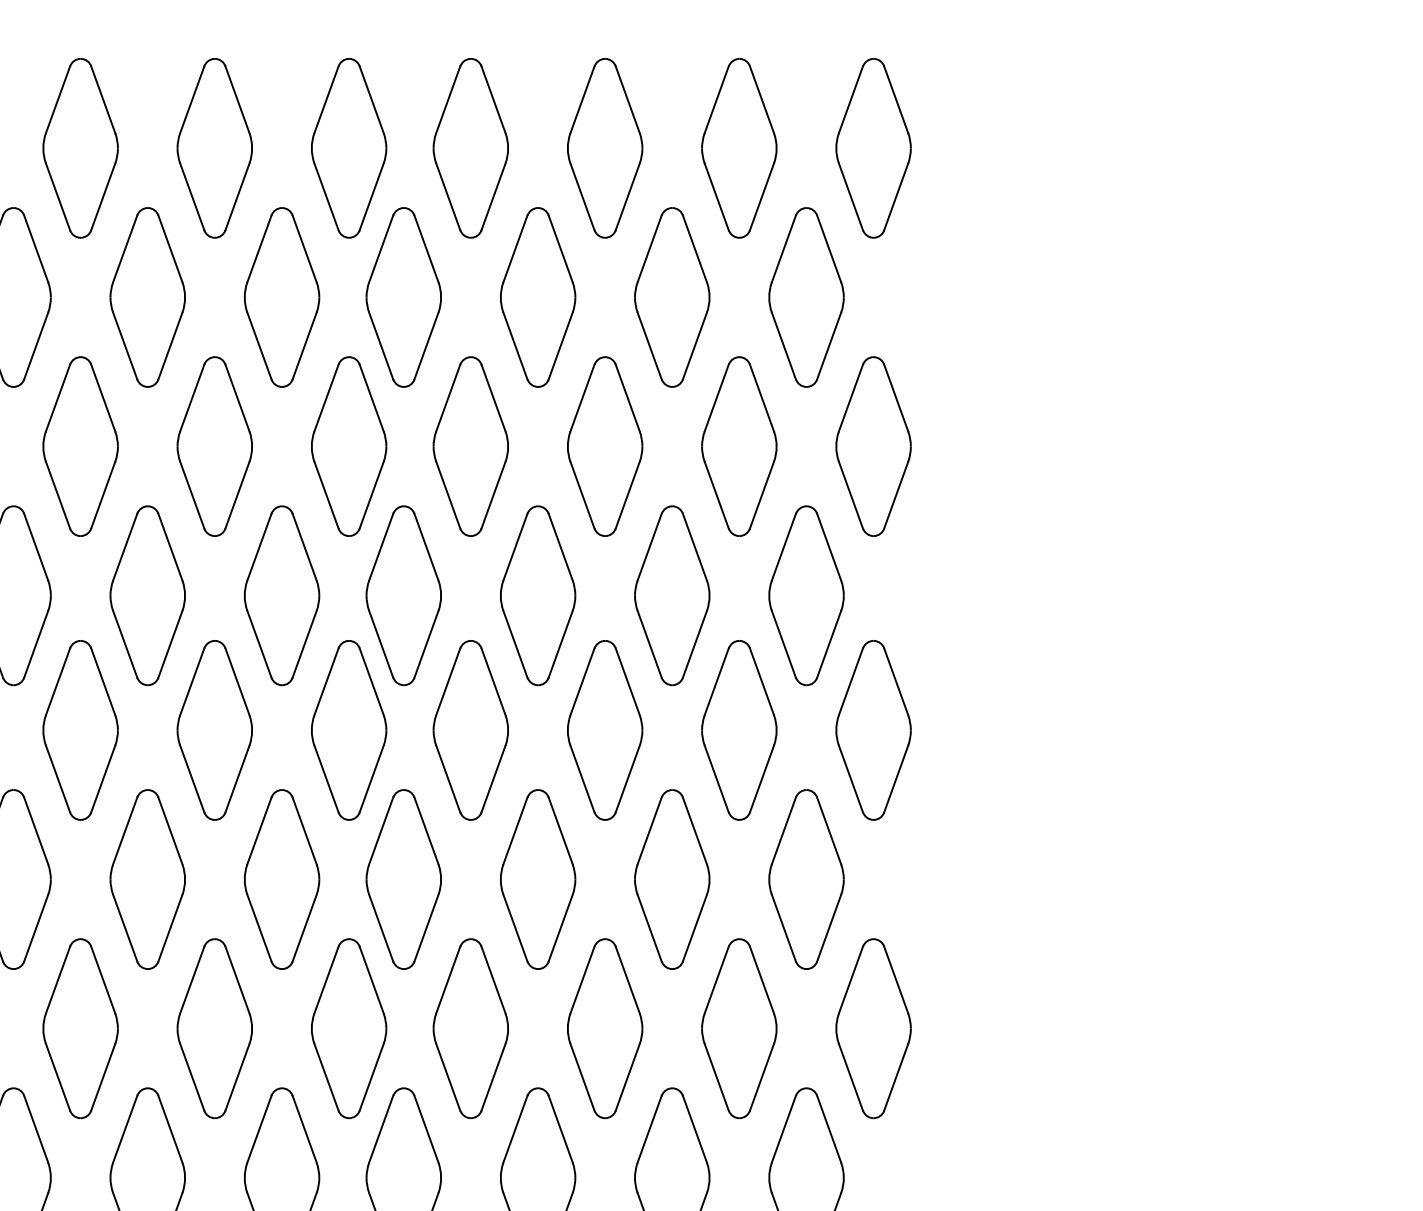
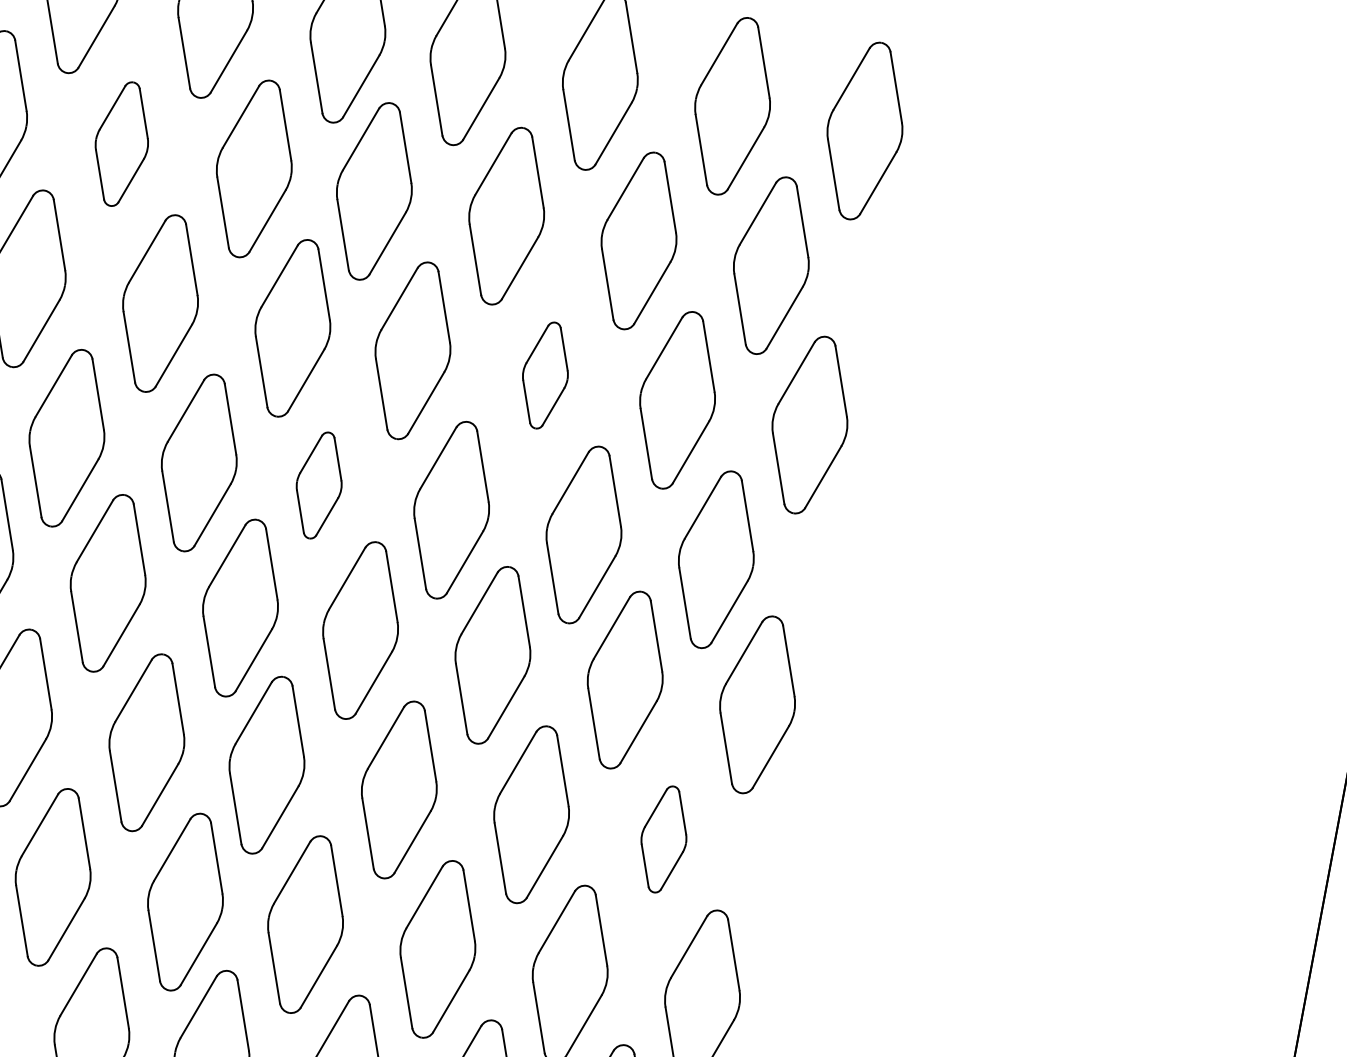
part: (147, 297) -> (121, 144), size x0.7
part: (605, 446) -> (545, 375), size x0.6
part: (403, 595) -> (319, 485), size x0.6
part: (806, 879) -> (663, 839), size x0.6

